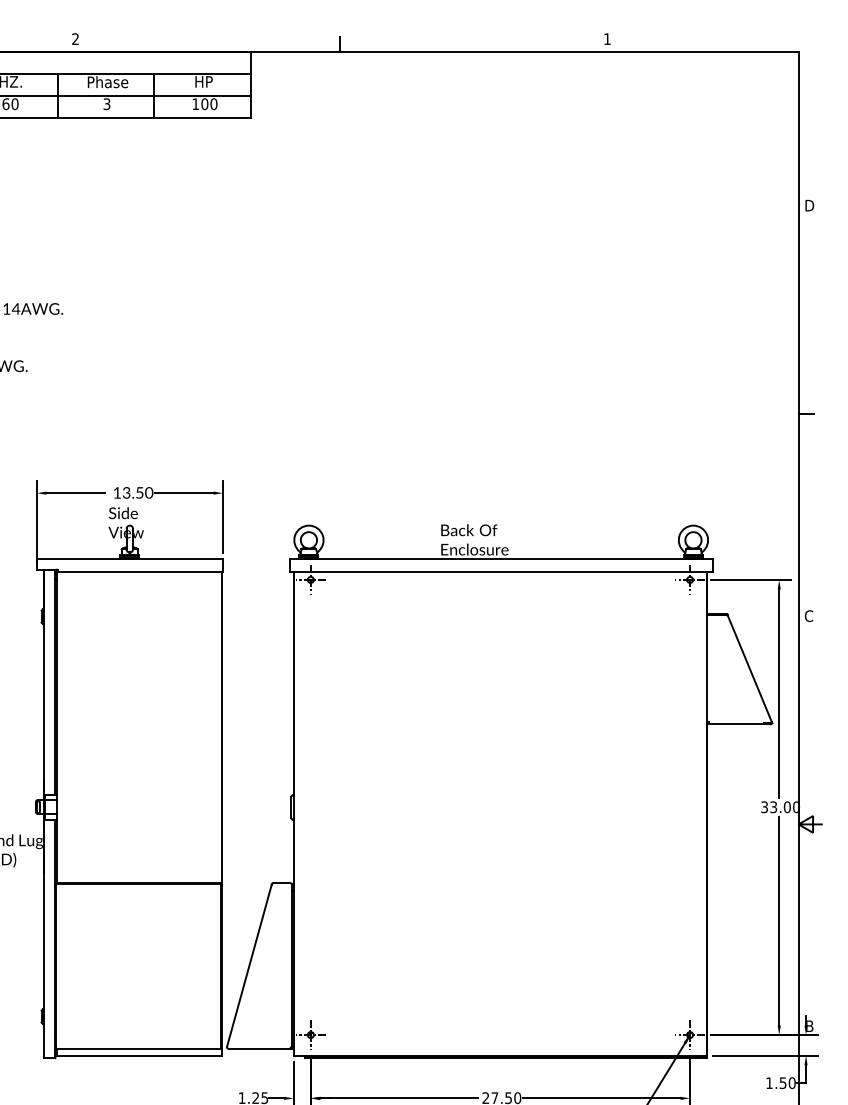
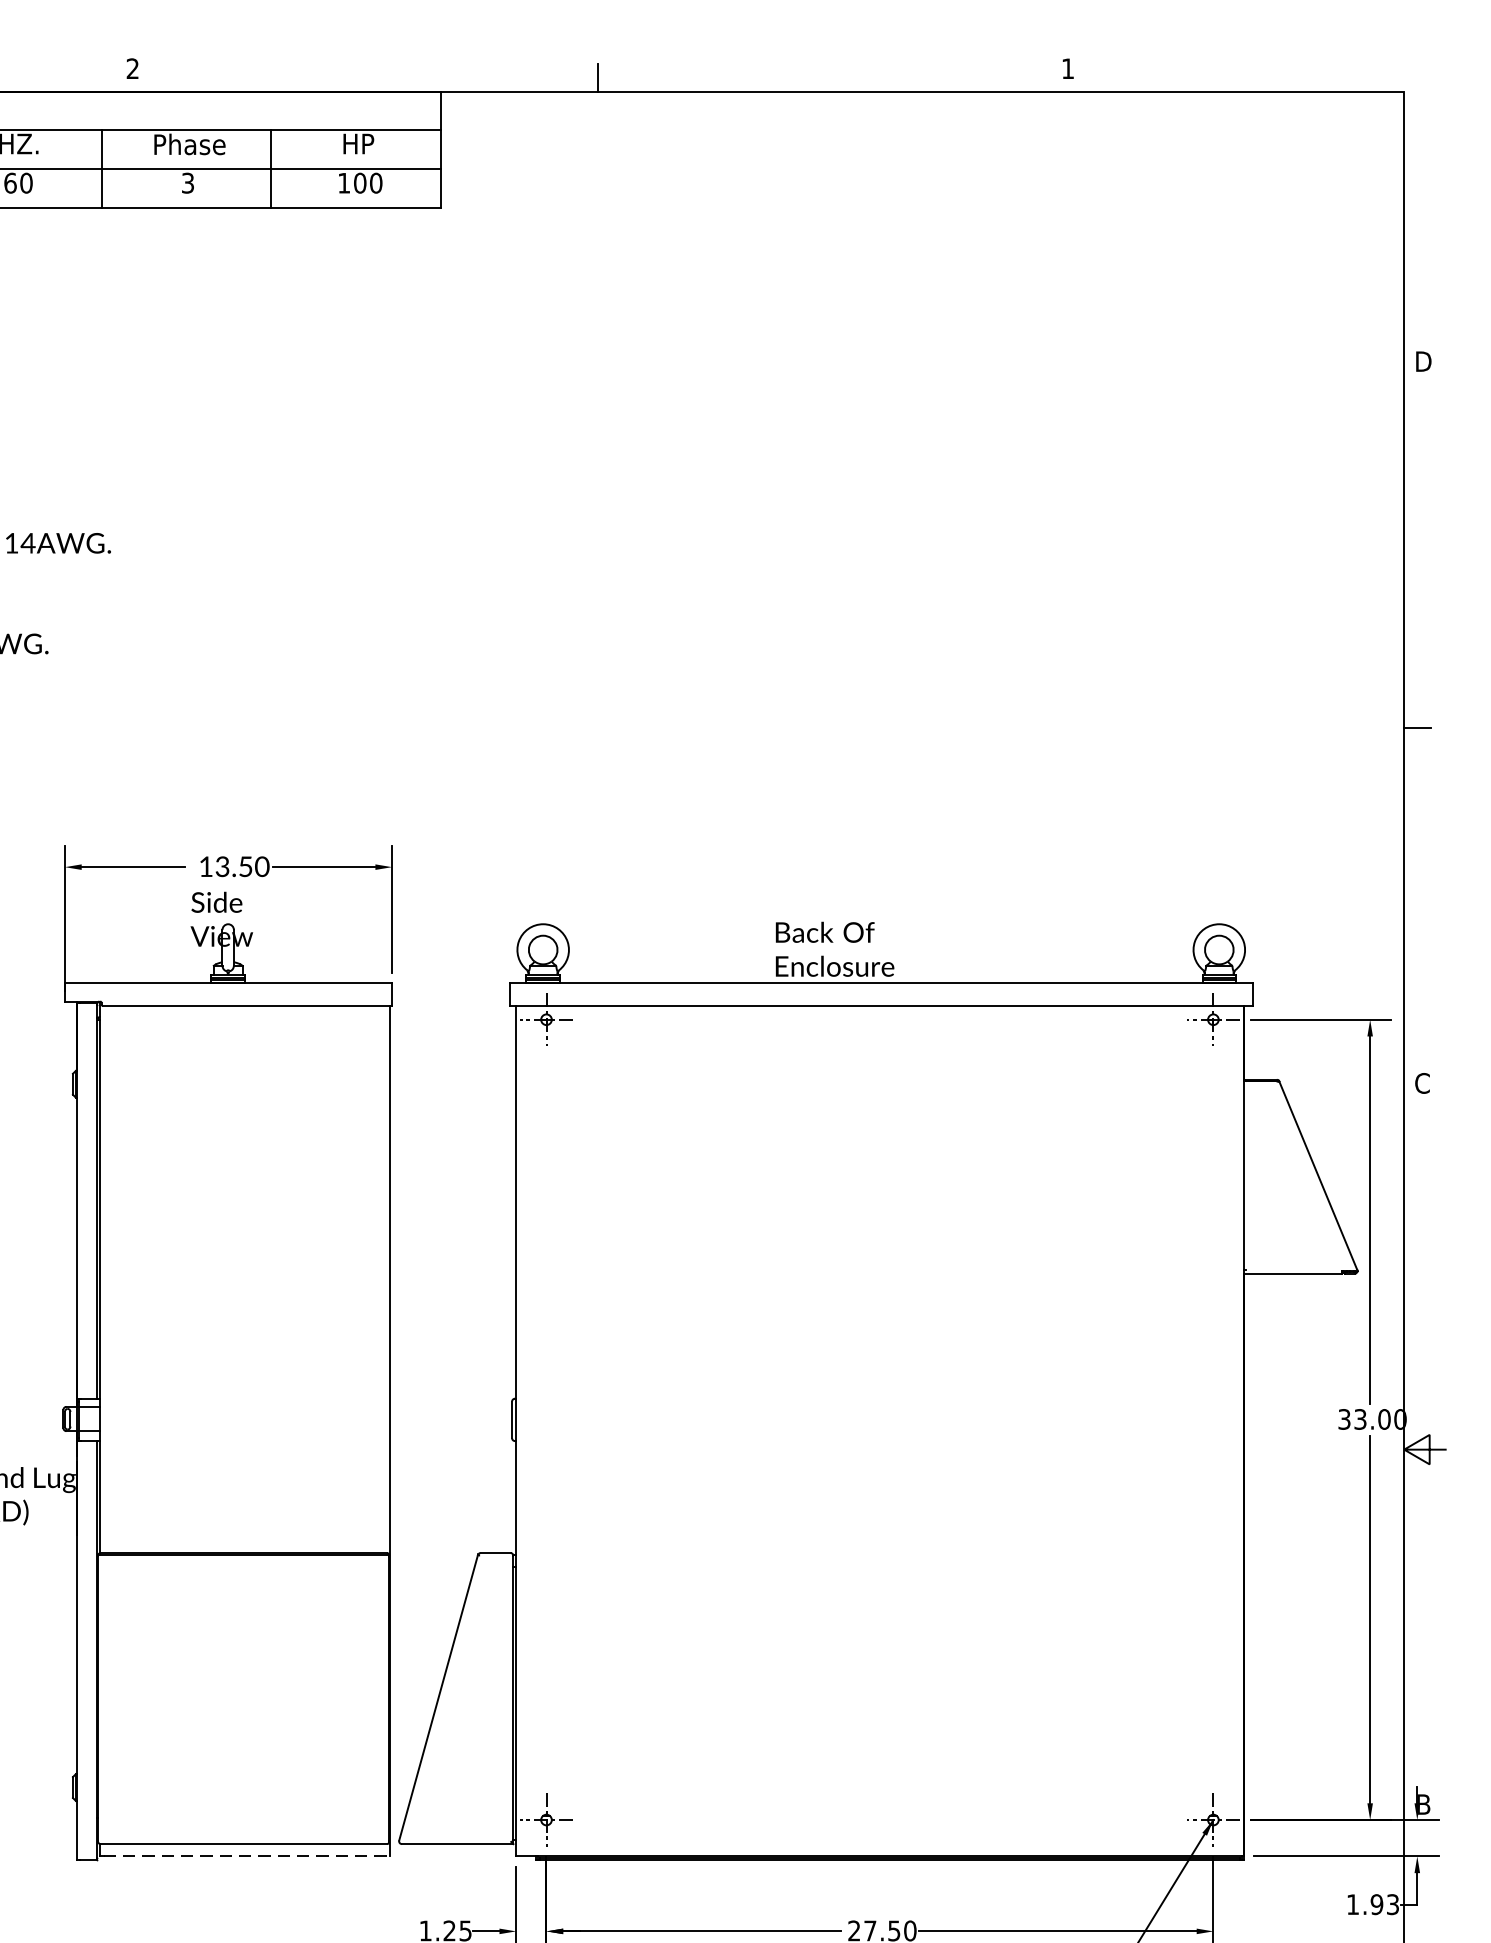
line: (140, 1055) -> (246, 1855), solid -> dashed
text: (787, 1083) -> (1384, 1905), 1.50 -> 1.93

